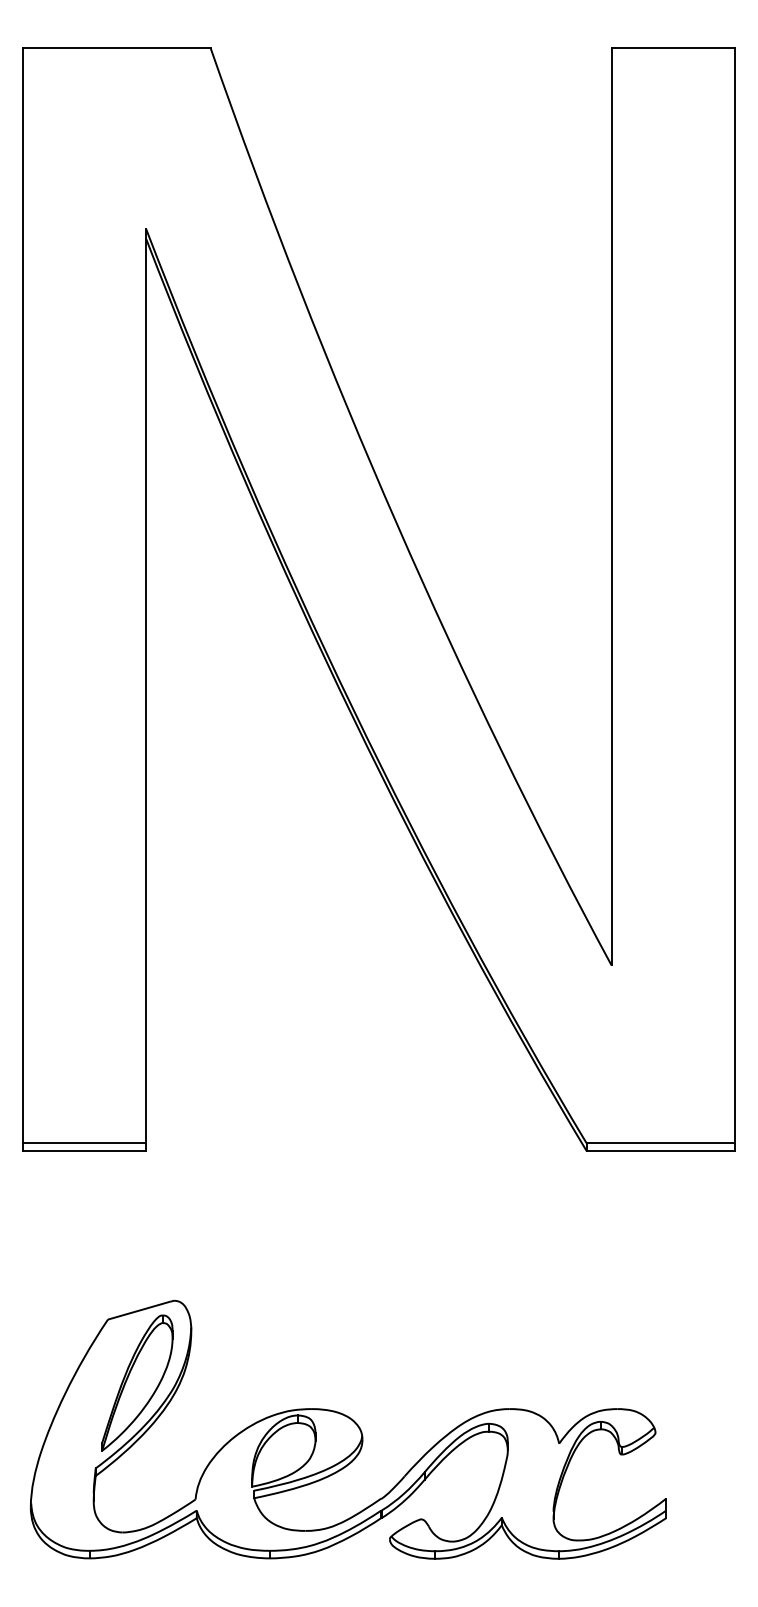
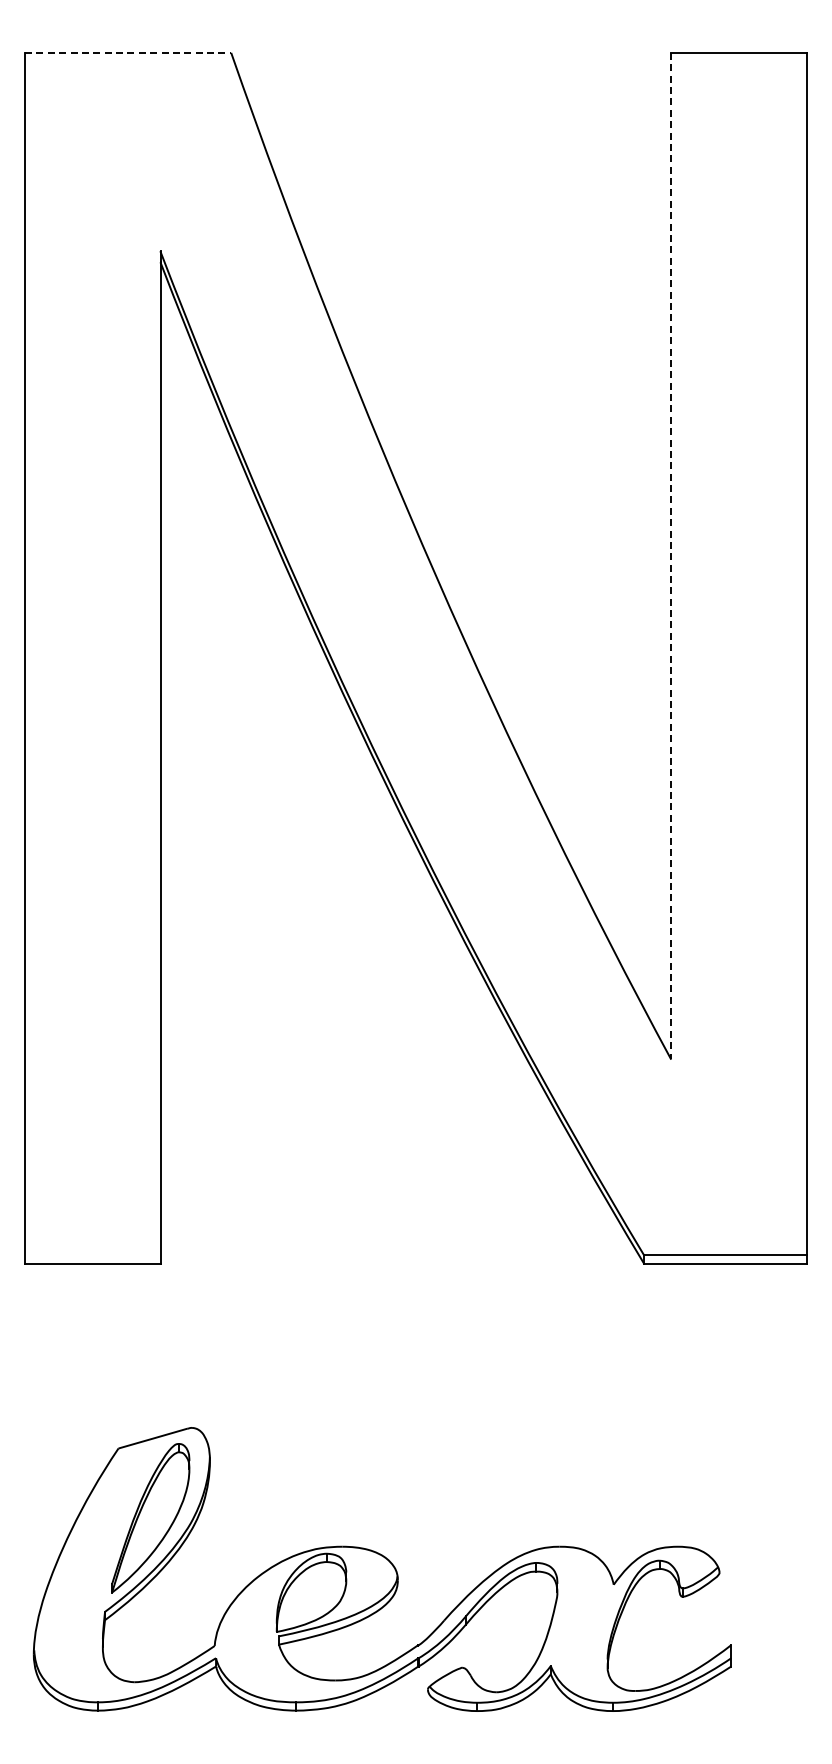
line: (117, 47) -> (128, 52), solid -> dashed
line: (611, 506) -> (671, 556), solid -> dashed
line: (84, 1142) -> (92, 1254), removed

